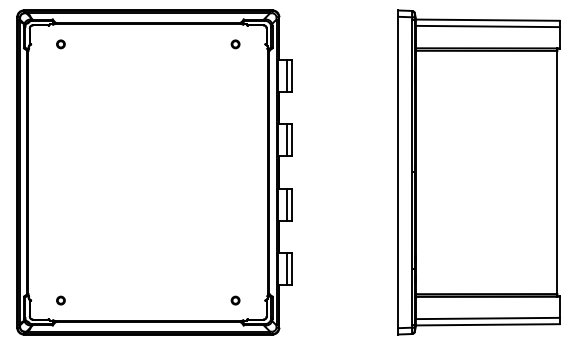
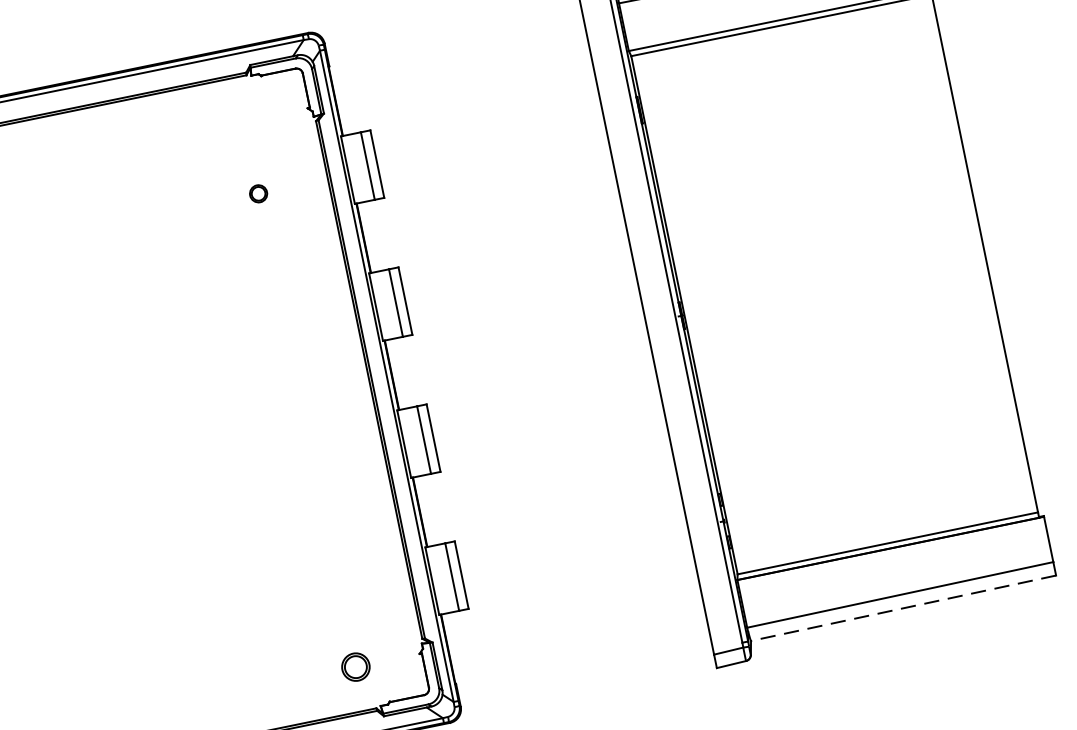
part: (235, 44) -> (258, 194), moved
part: (235, 300) -> (355, 666), size x1.6
line: (487, 324) -> (902, 607), solid -> dashed

